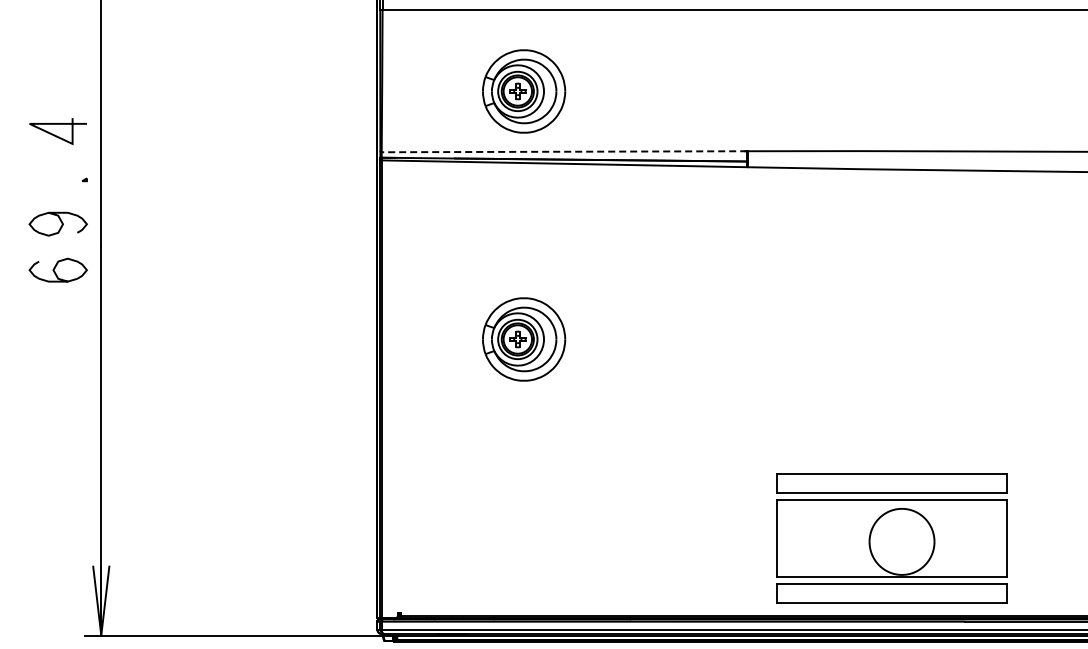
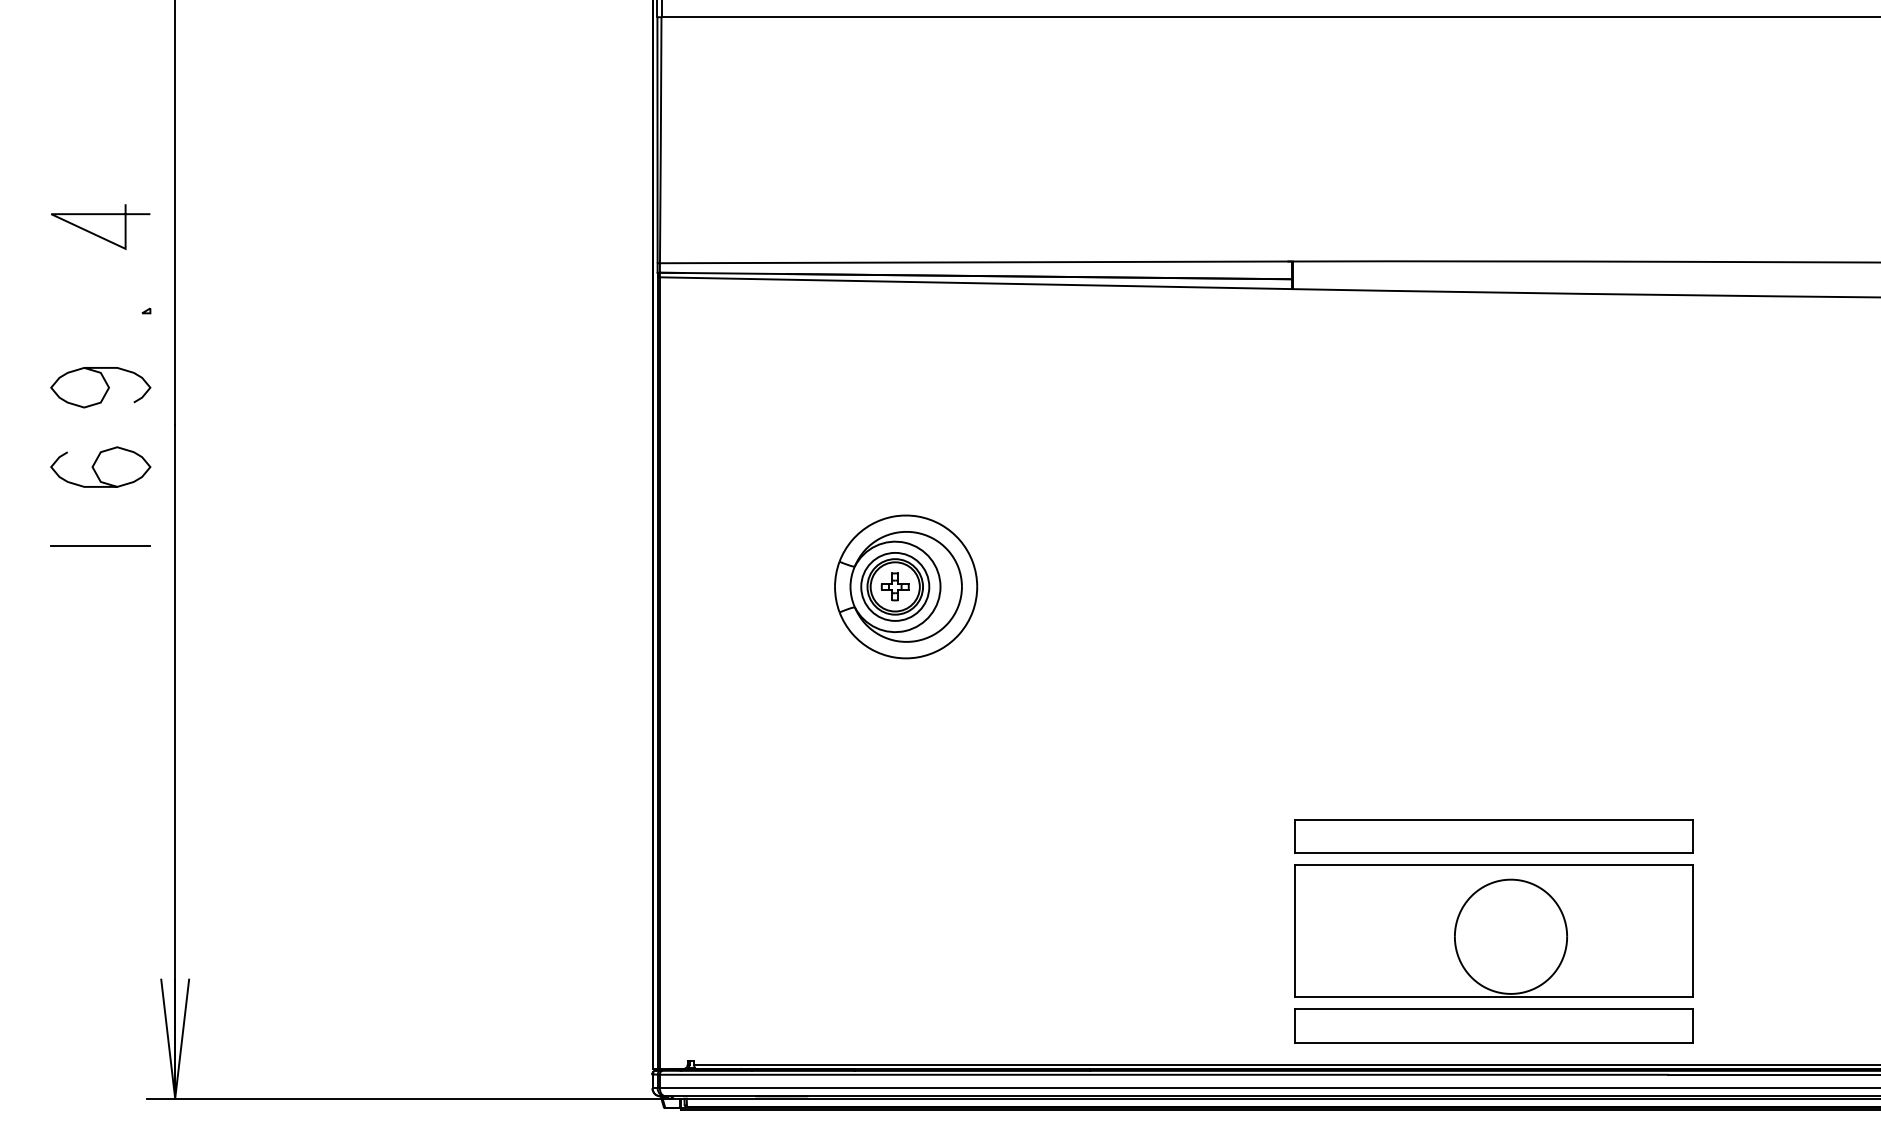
part: (524, 91) -> (906, 158), removed
line: (564, 151) -> (975, 261), dashed -> solid
line: (57, 316) -> (99, 547), added
part: (891, 538) -> (1492, 930), moved

